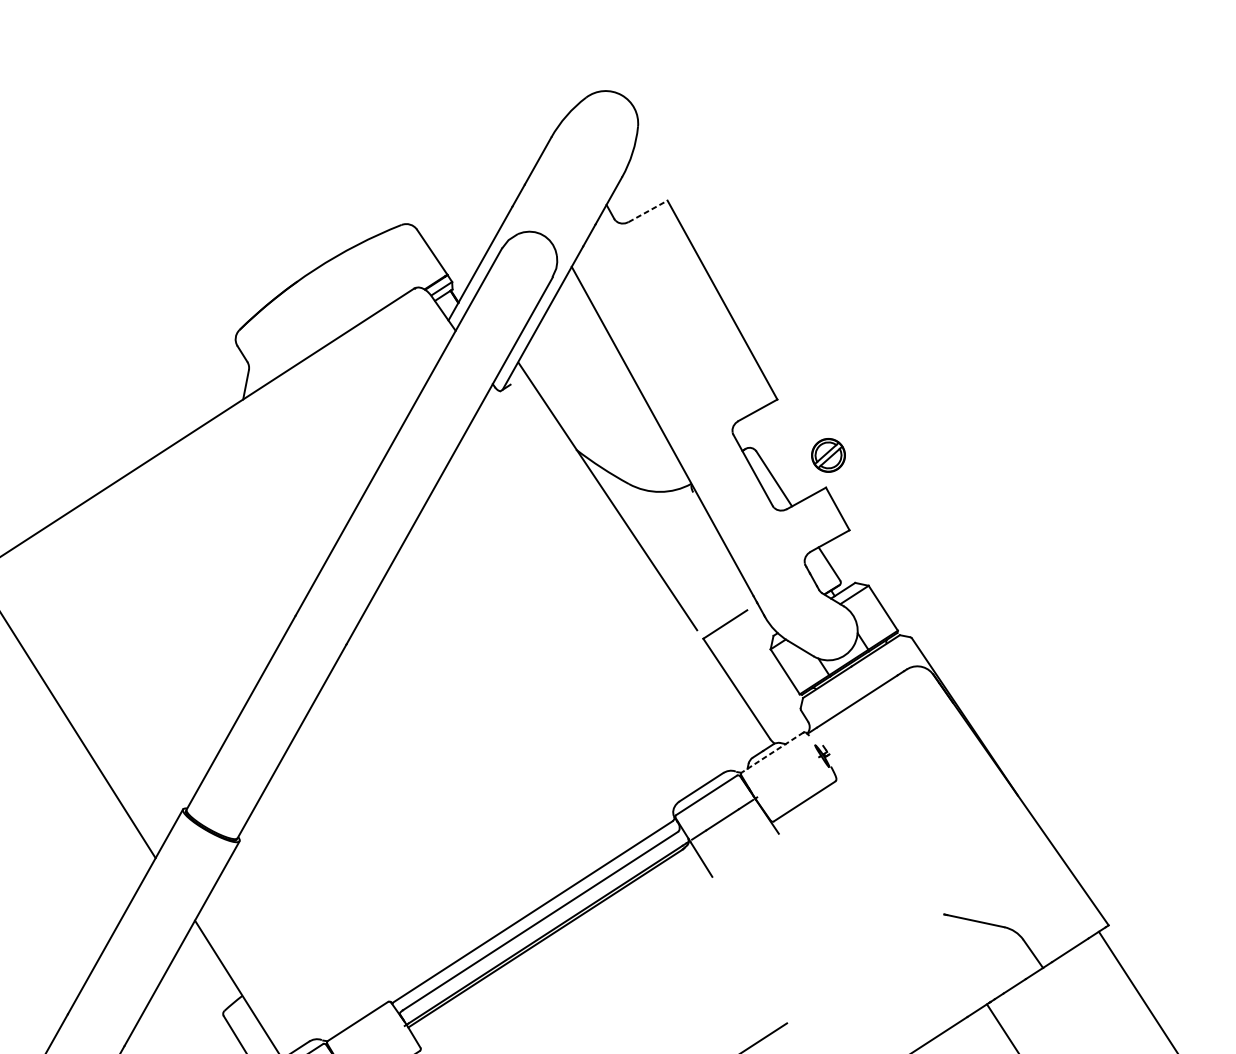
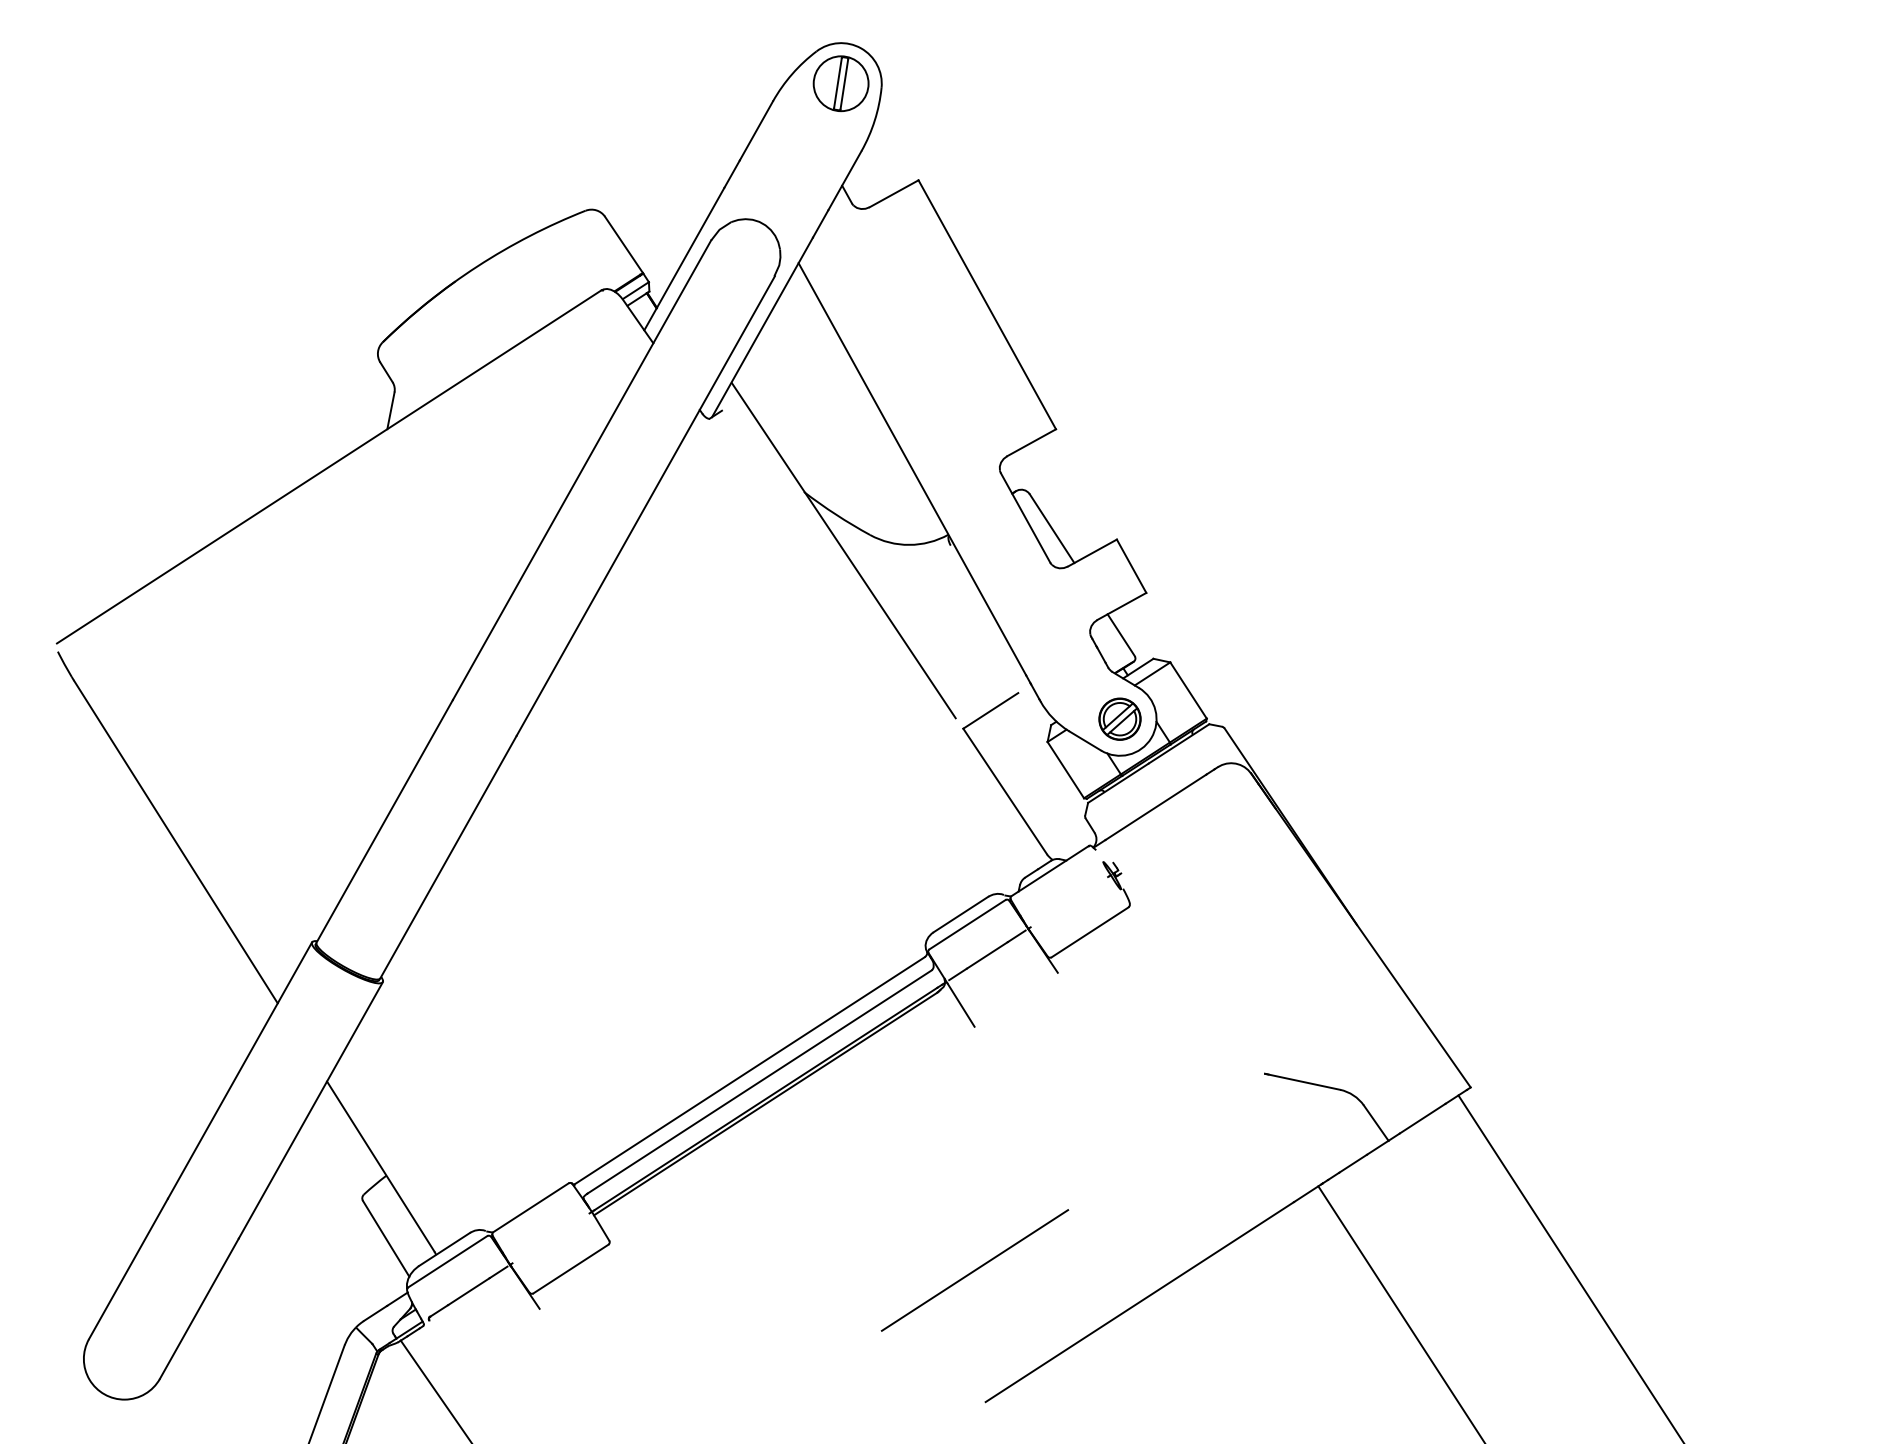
part: (605, 123) -> (840, 83), added
line: (648, 211) -> (894, 193), dashed -> solid
part: (828, 454) -> (1119, 718), moved
line: (772, 752) -> (1050, 871), dashed -> solid

